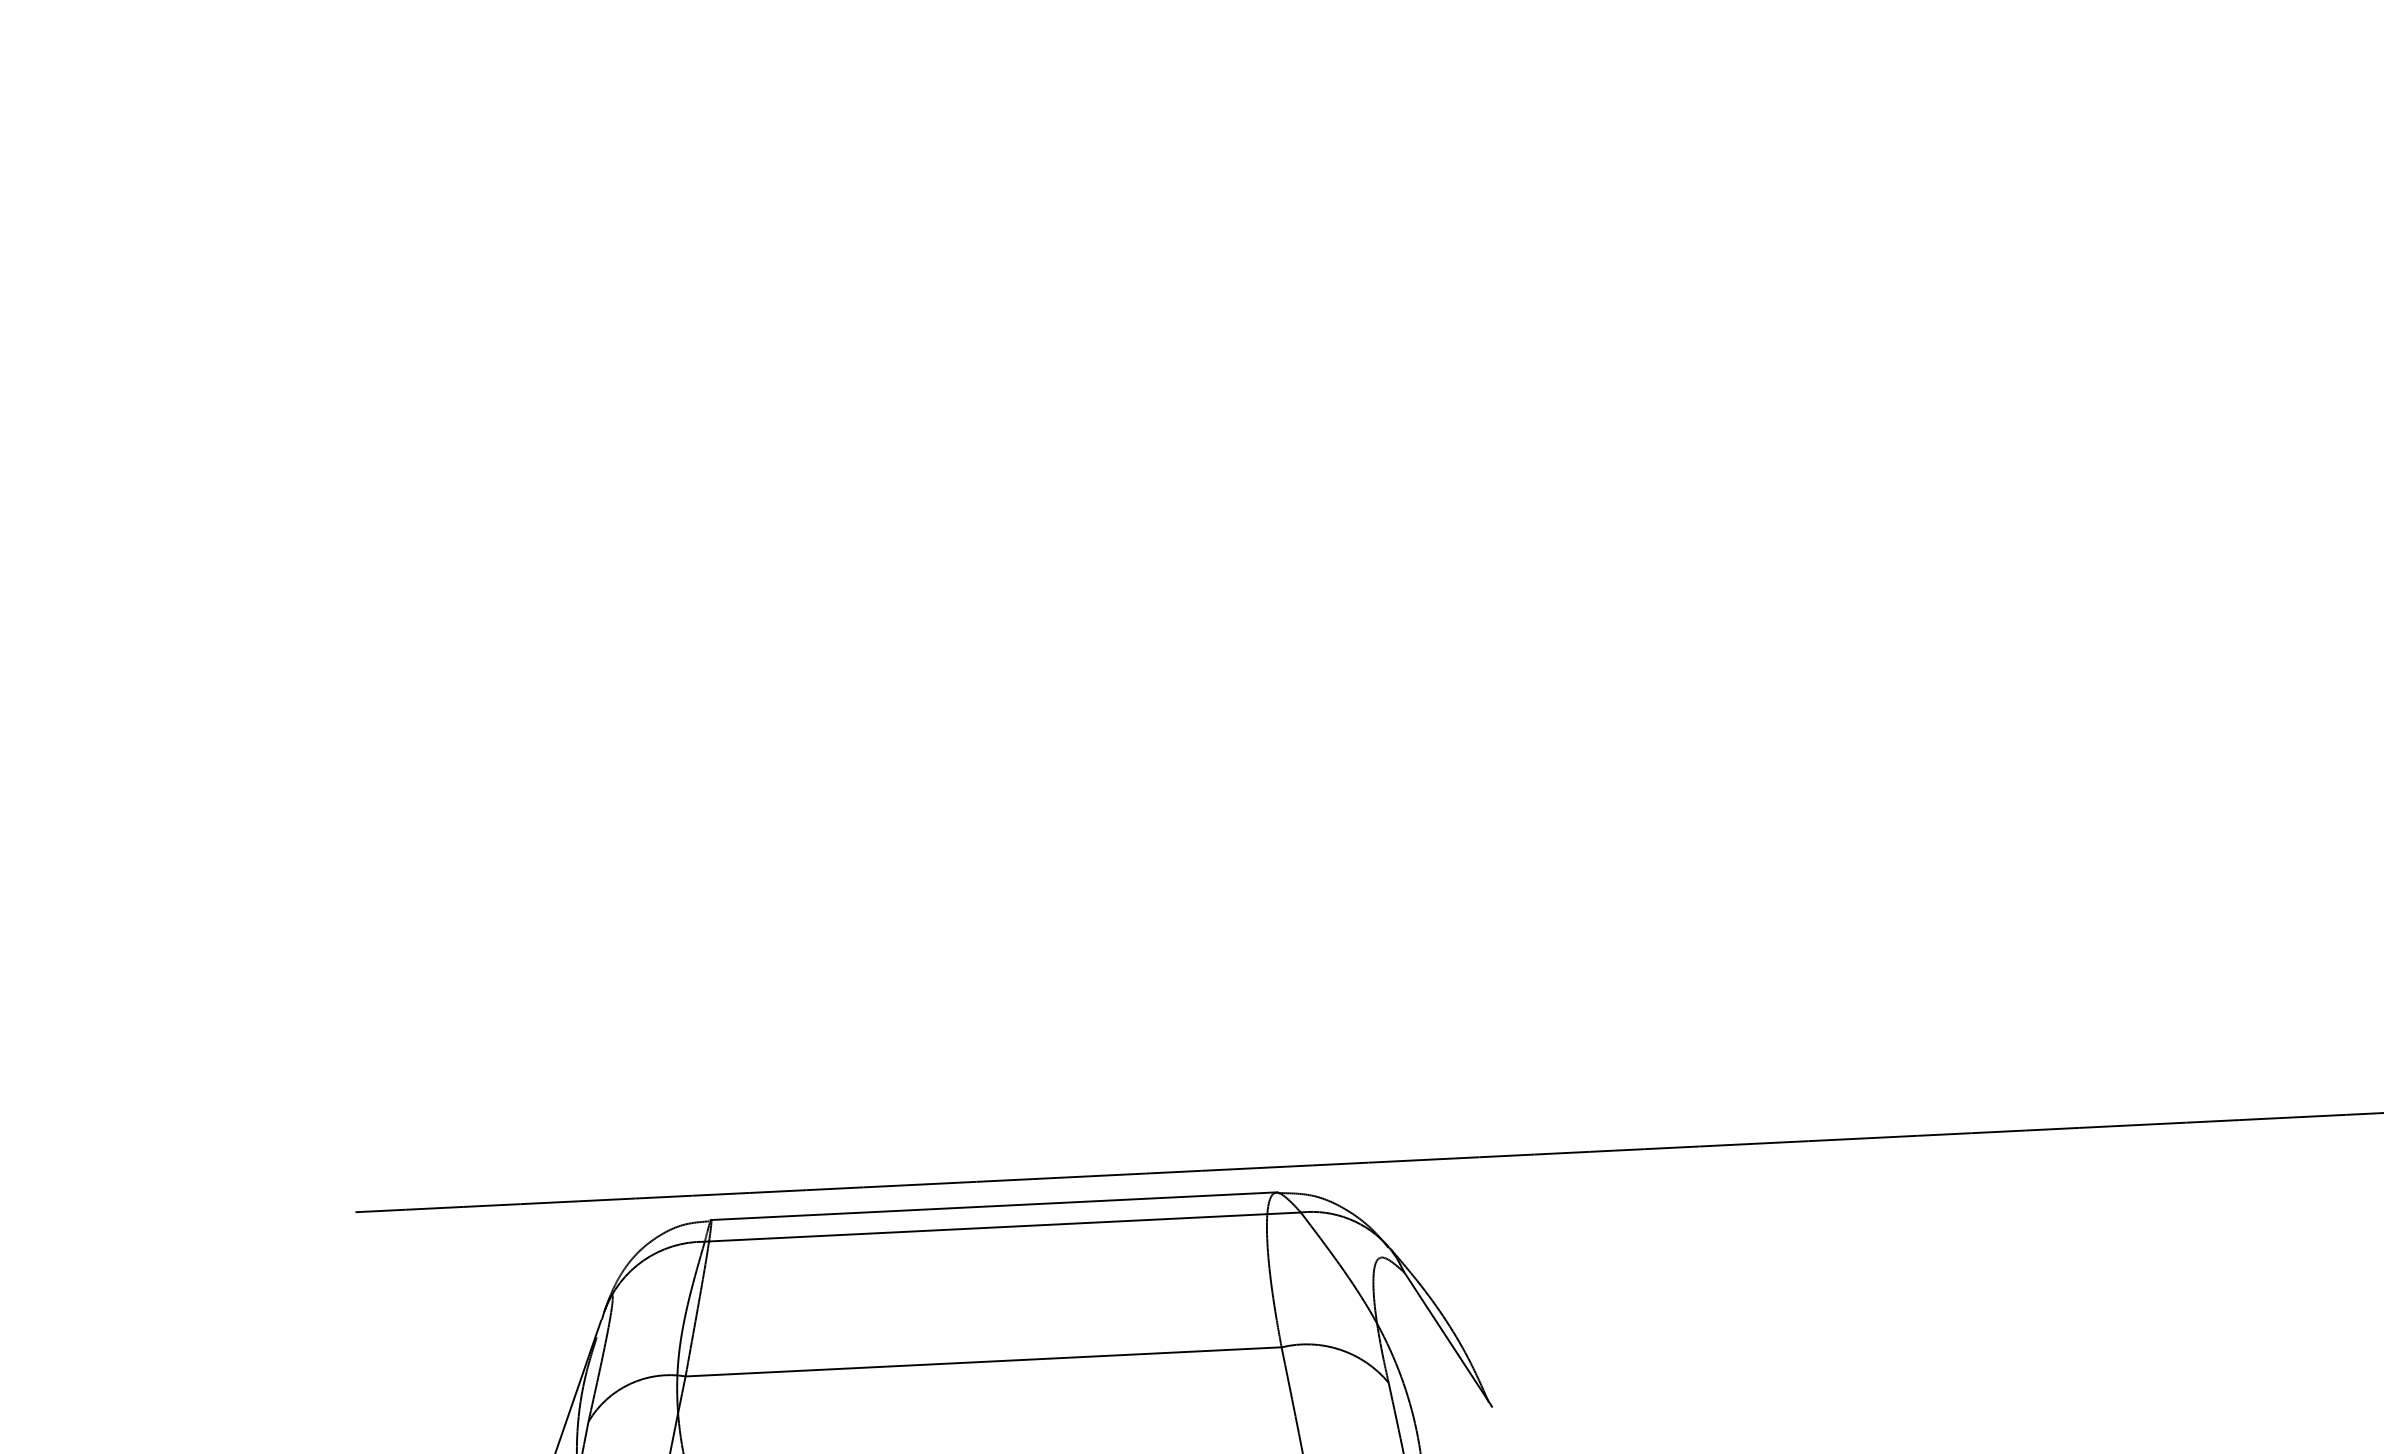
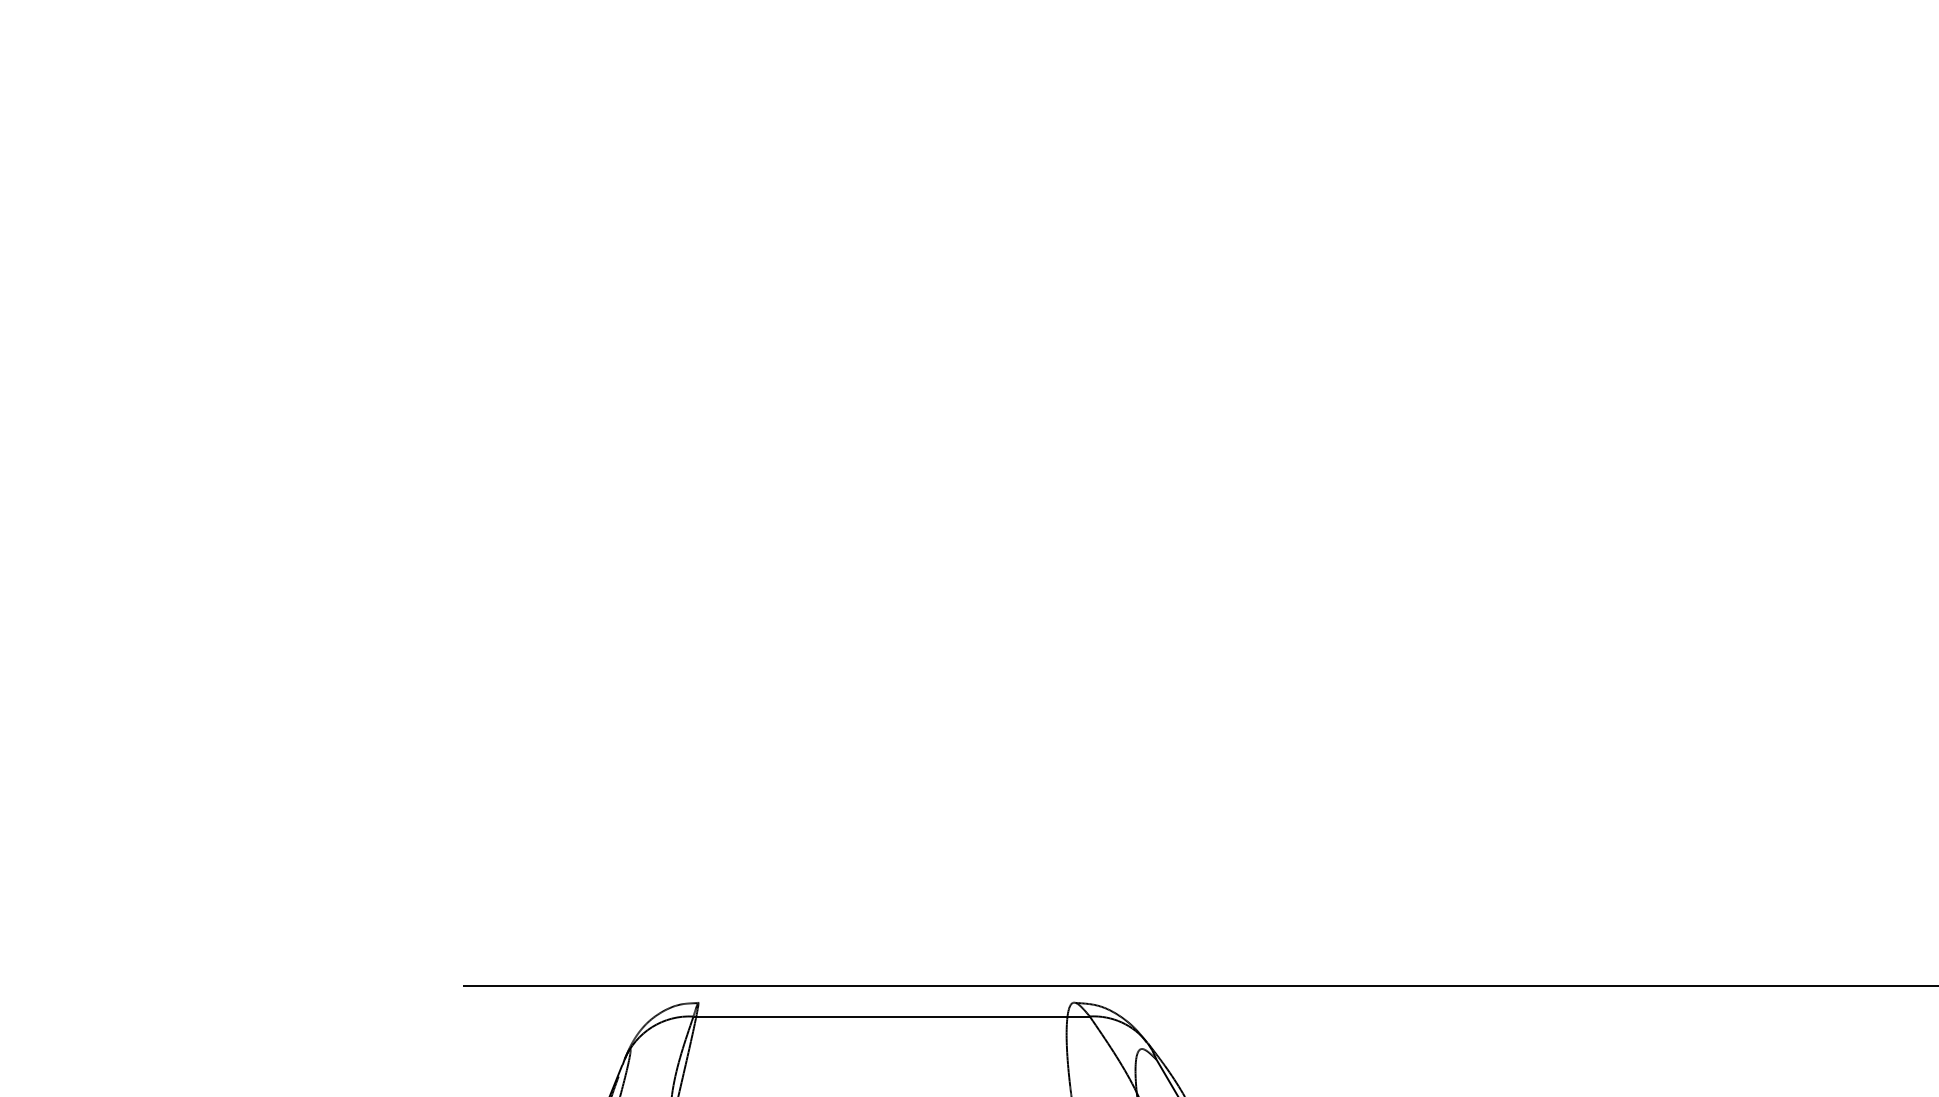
line: (994, 1206) -> (886, 1002), removed

